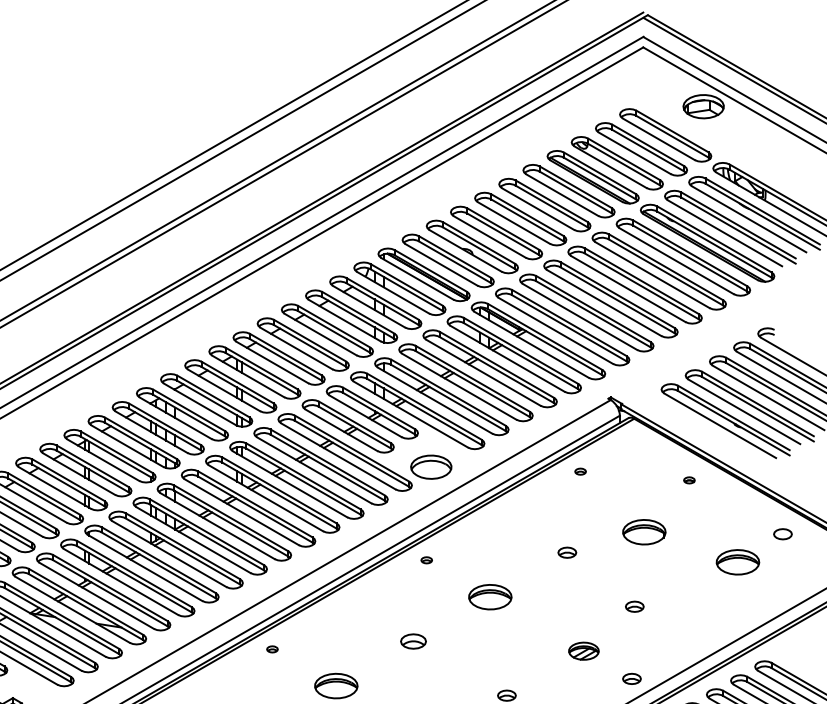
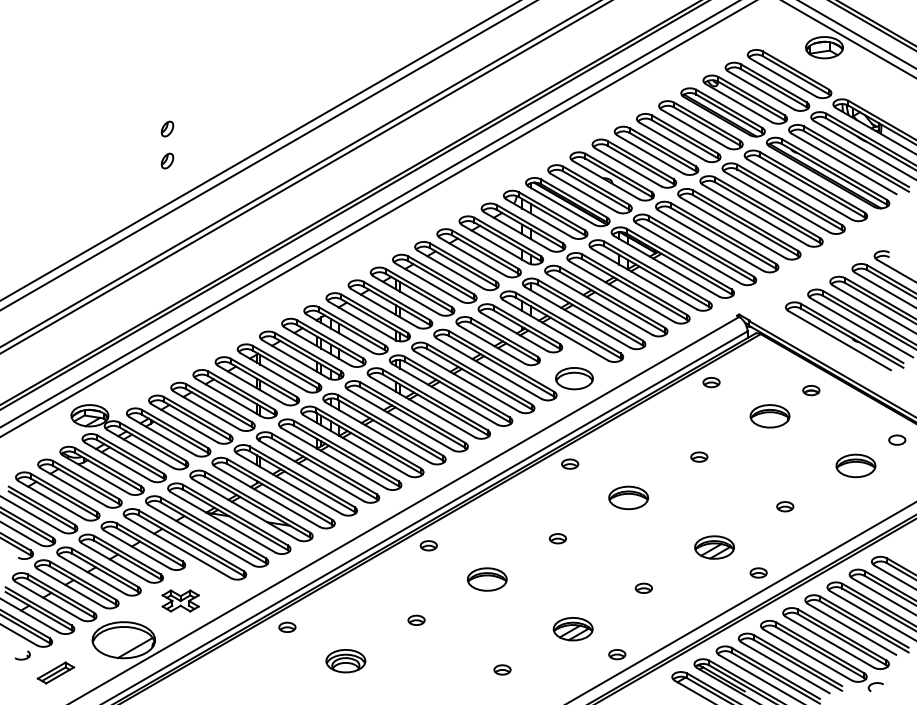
part: (580, 471) -> (711, 382), size x1.67
part: (689, 480) -> (811, 390), size x1.67
part: (643, 532) -> (769, 416), moved
part: (426, 559) -> (570, 463), size x1.67
part: (635, 606) -> (785, 506), moved
part: (412, 641) -> (557, 538), size x0.71
part: (272, 649) -> (428, 545), size x1.67
part: (583, 651) -> (714, 547), size x1.43

